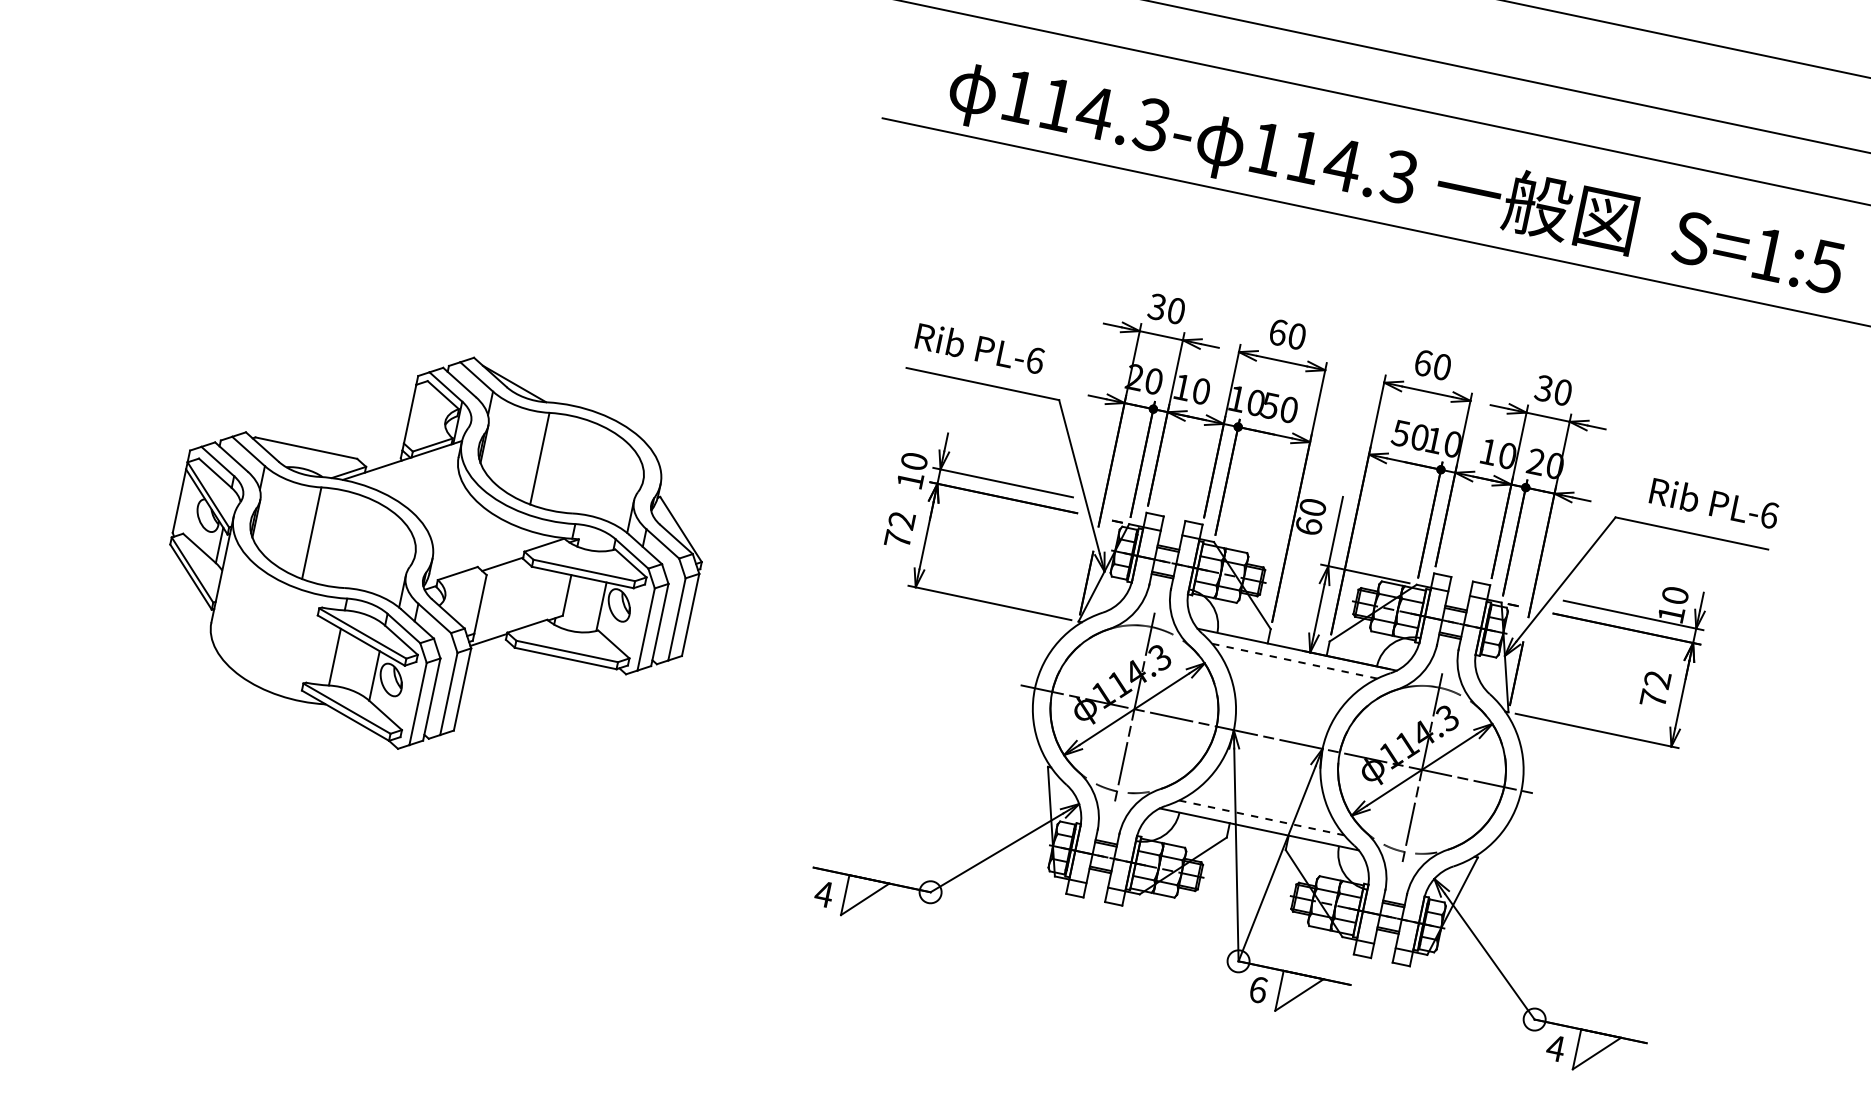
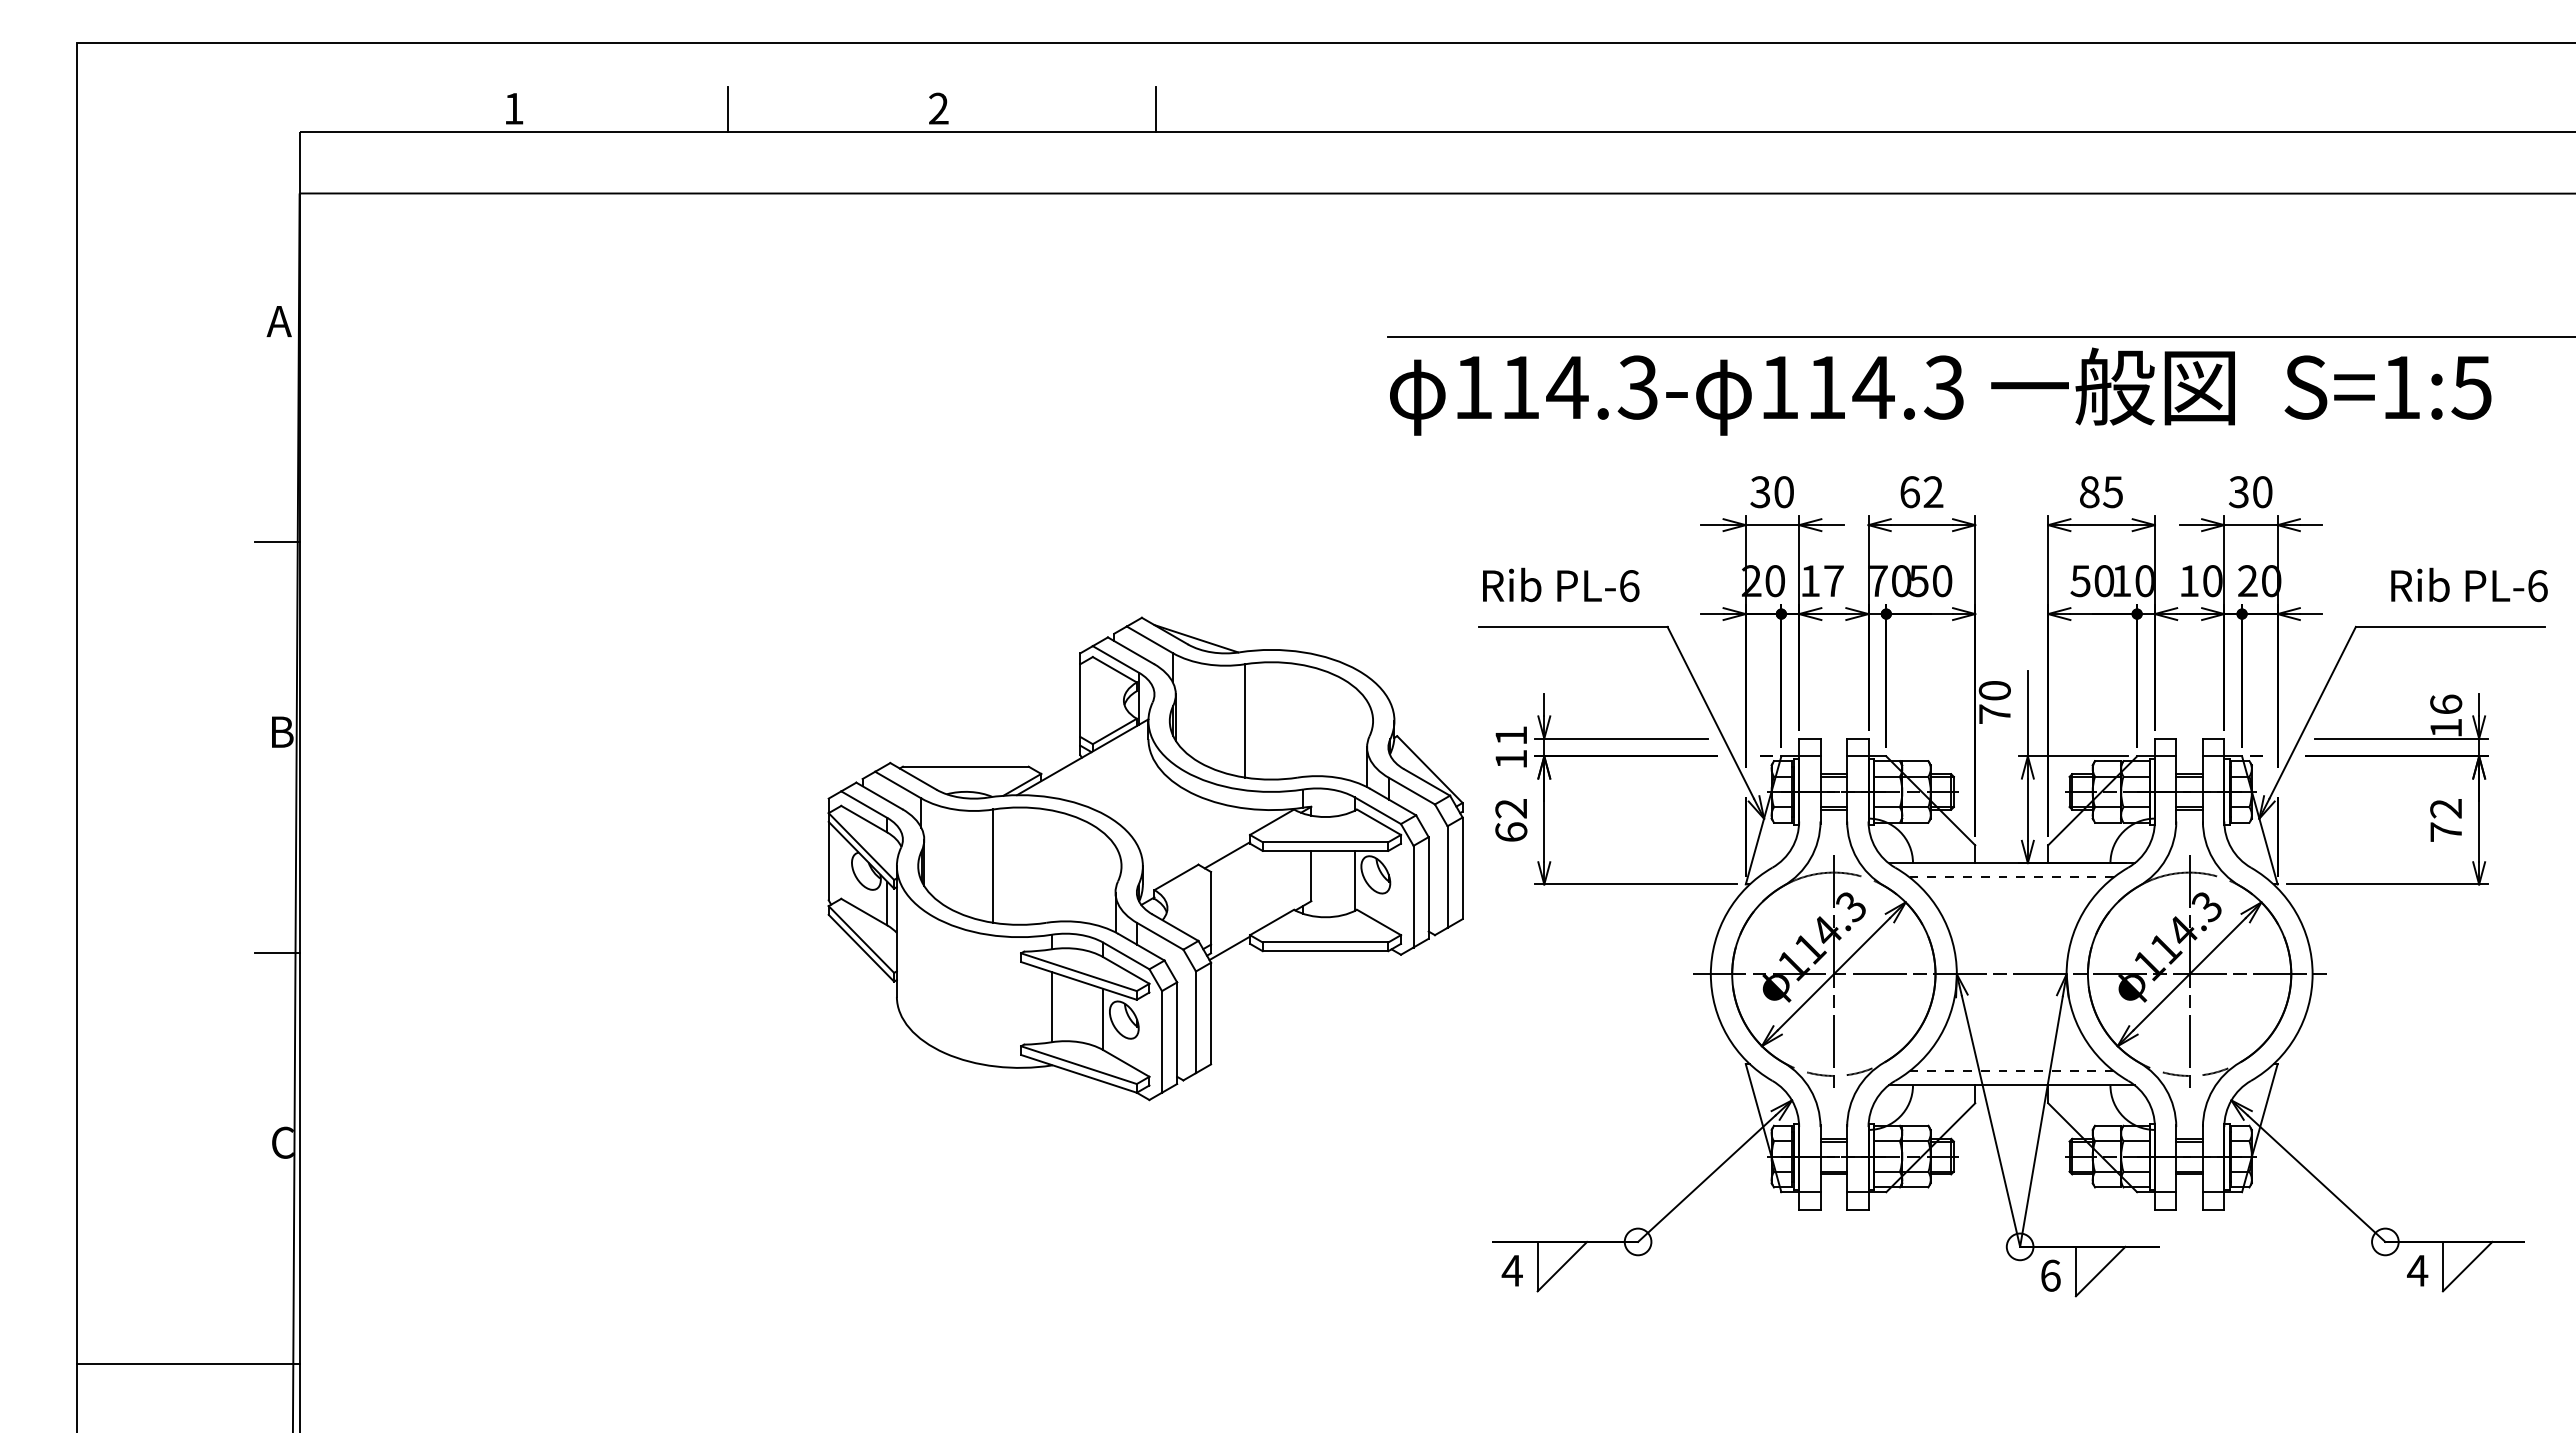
text: (1396, 179) -> (1940, 391), moved
text: (1297, 336) -> (1933, 492), 60 -> 62
text: (1432, 365) -> (2101, 492), 60 -> 85
text: (1201, 391) -> (1833, 581), 10 -> 17
text: (1237, 398) -> (1878, 580), 10 -> 70
text: (914, 461) -> (1511, 735), 10 -> 11
text: (1308, 525) -> (1994, 713), 60 -> 70
text: (898, 538) -> (1511, 831), 72 -> 62
part: (435, 552) -> (1145, 858), moved
text: (1675, 595) -> (2446, 704), 10 -> 16

